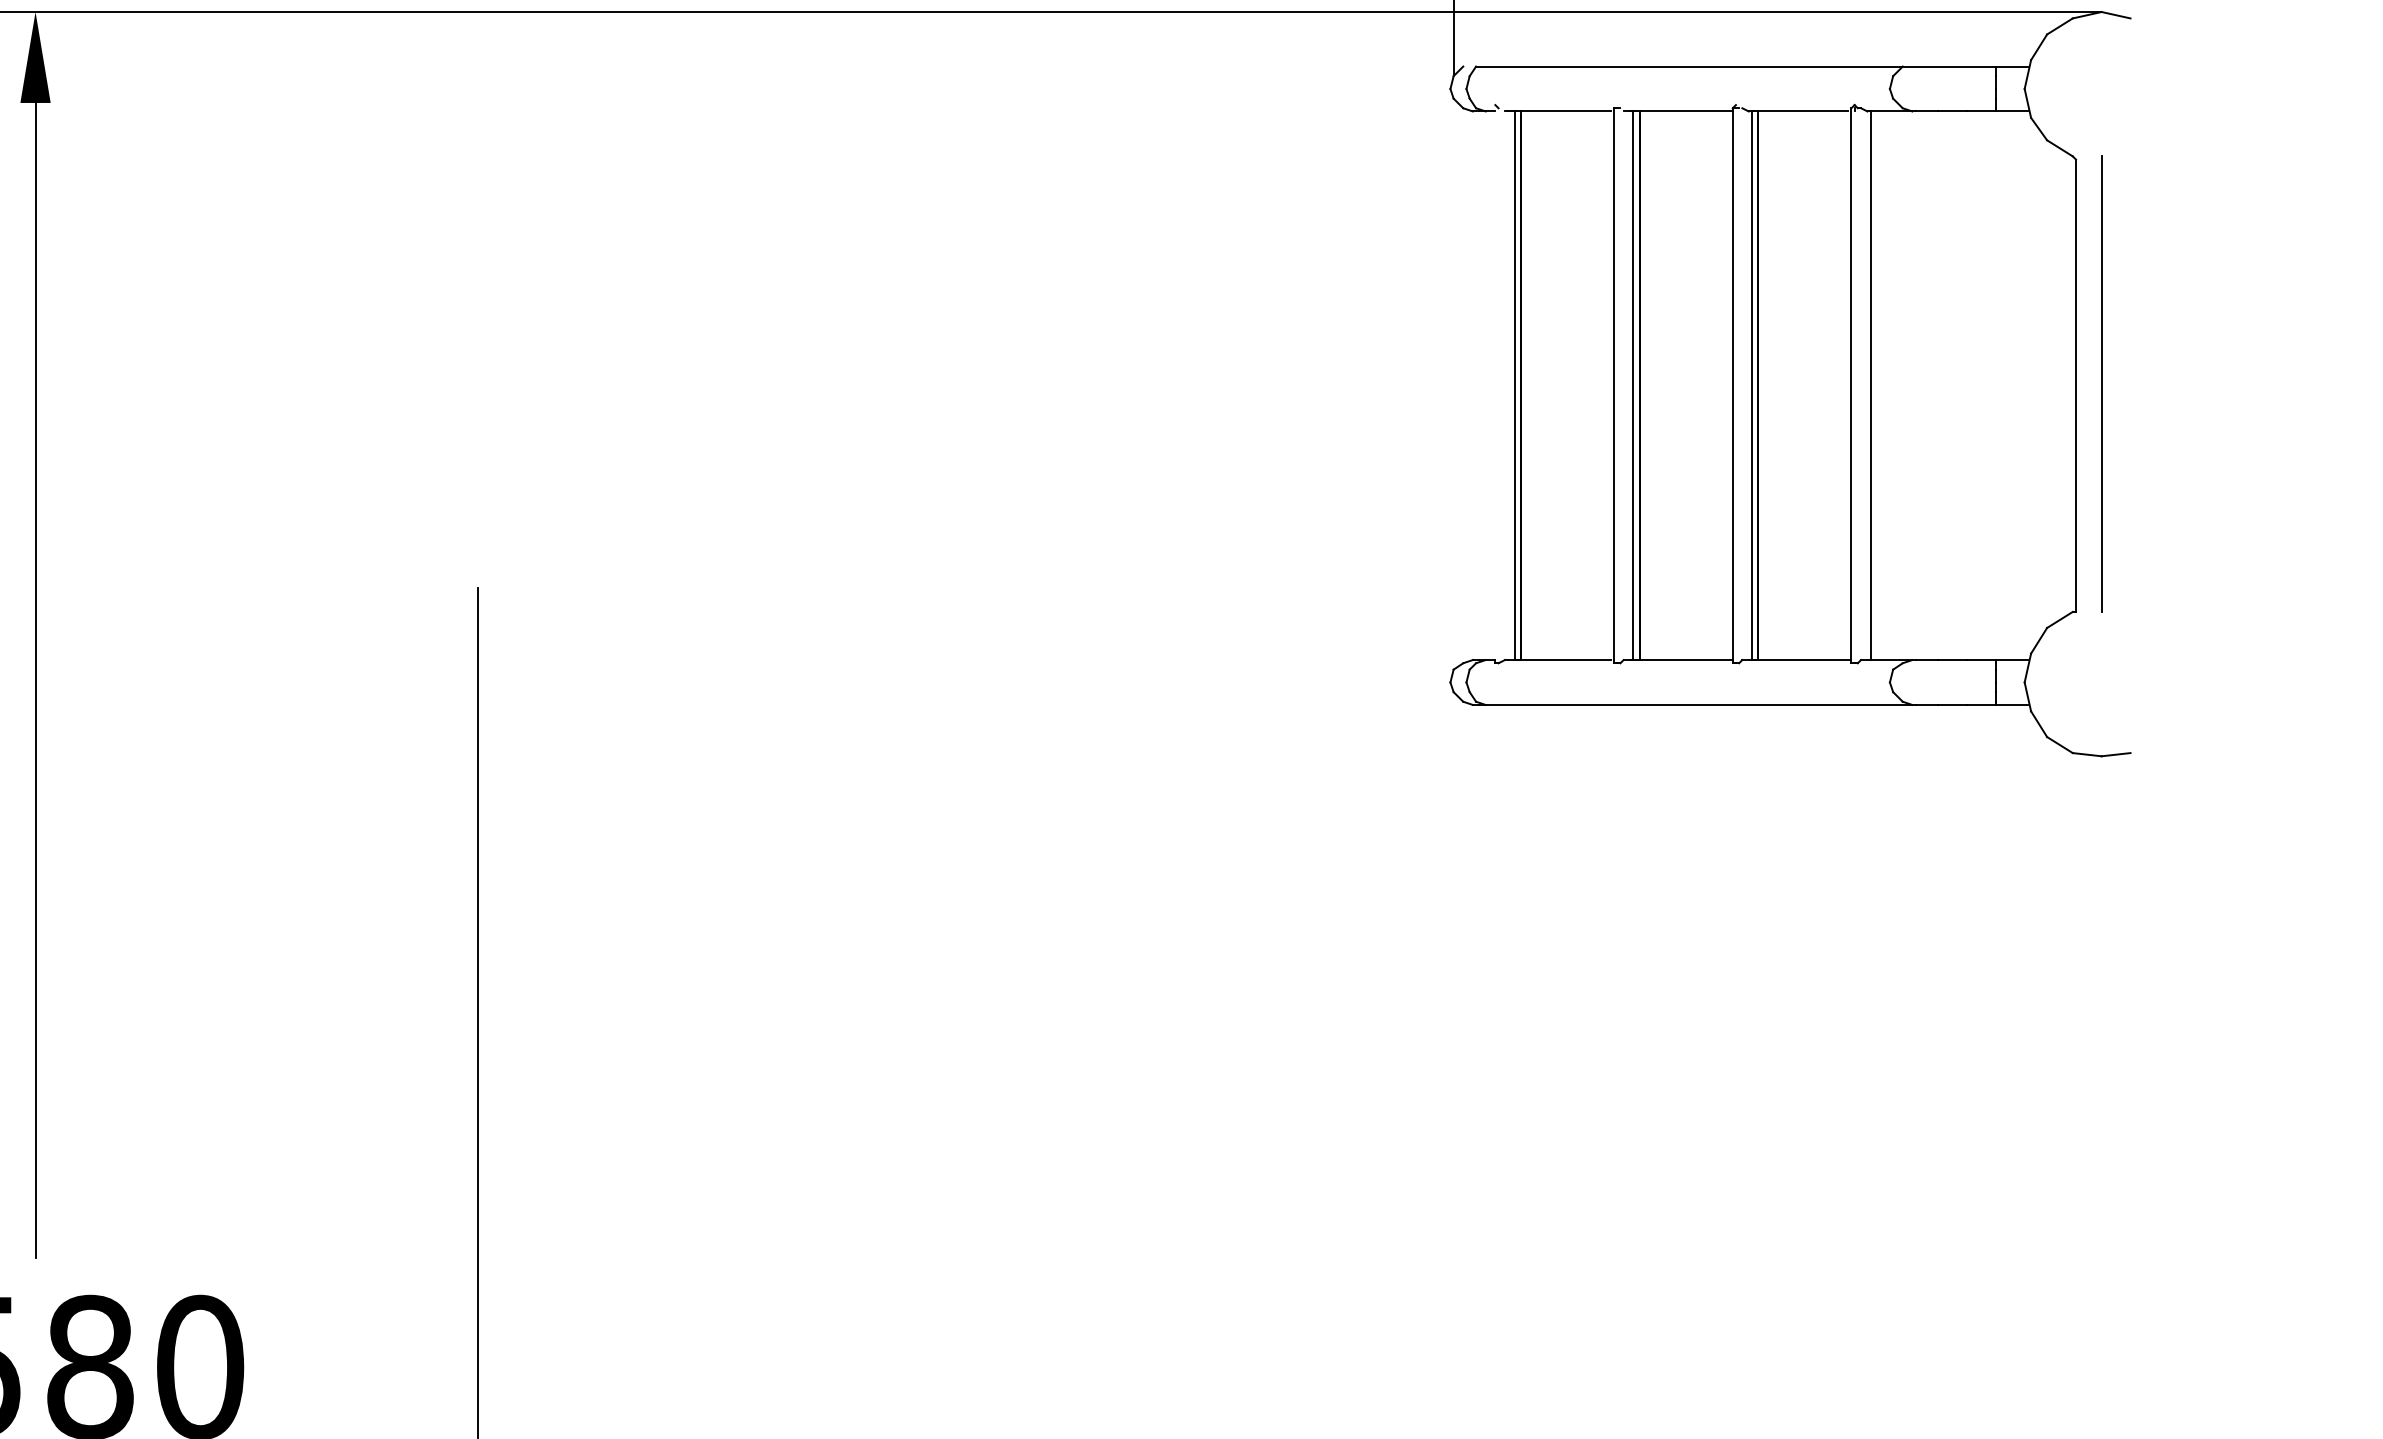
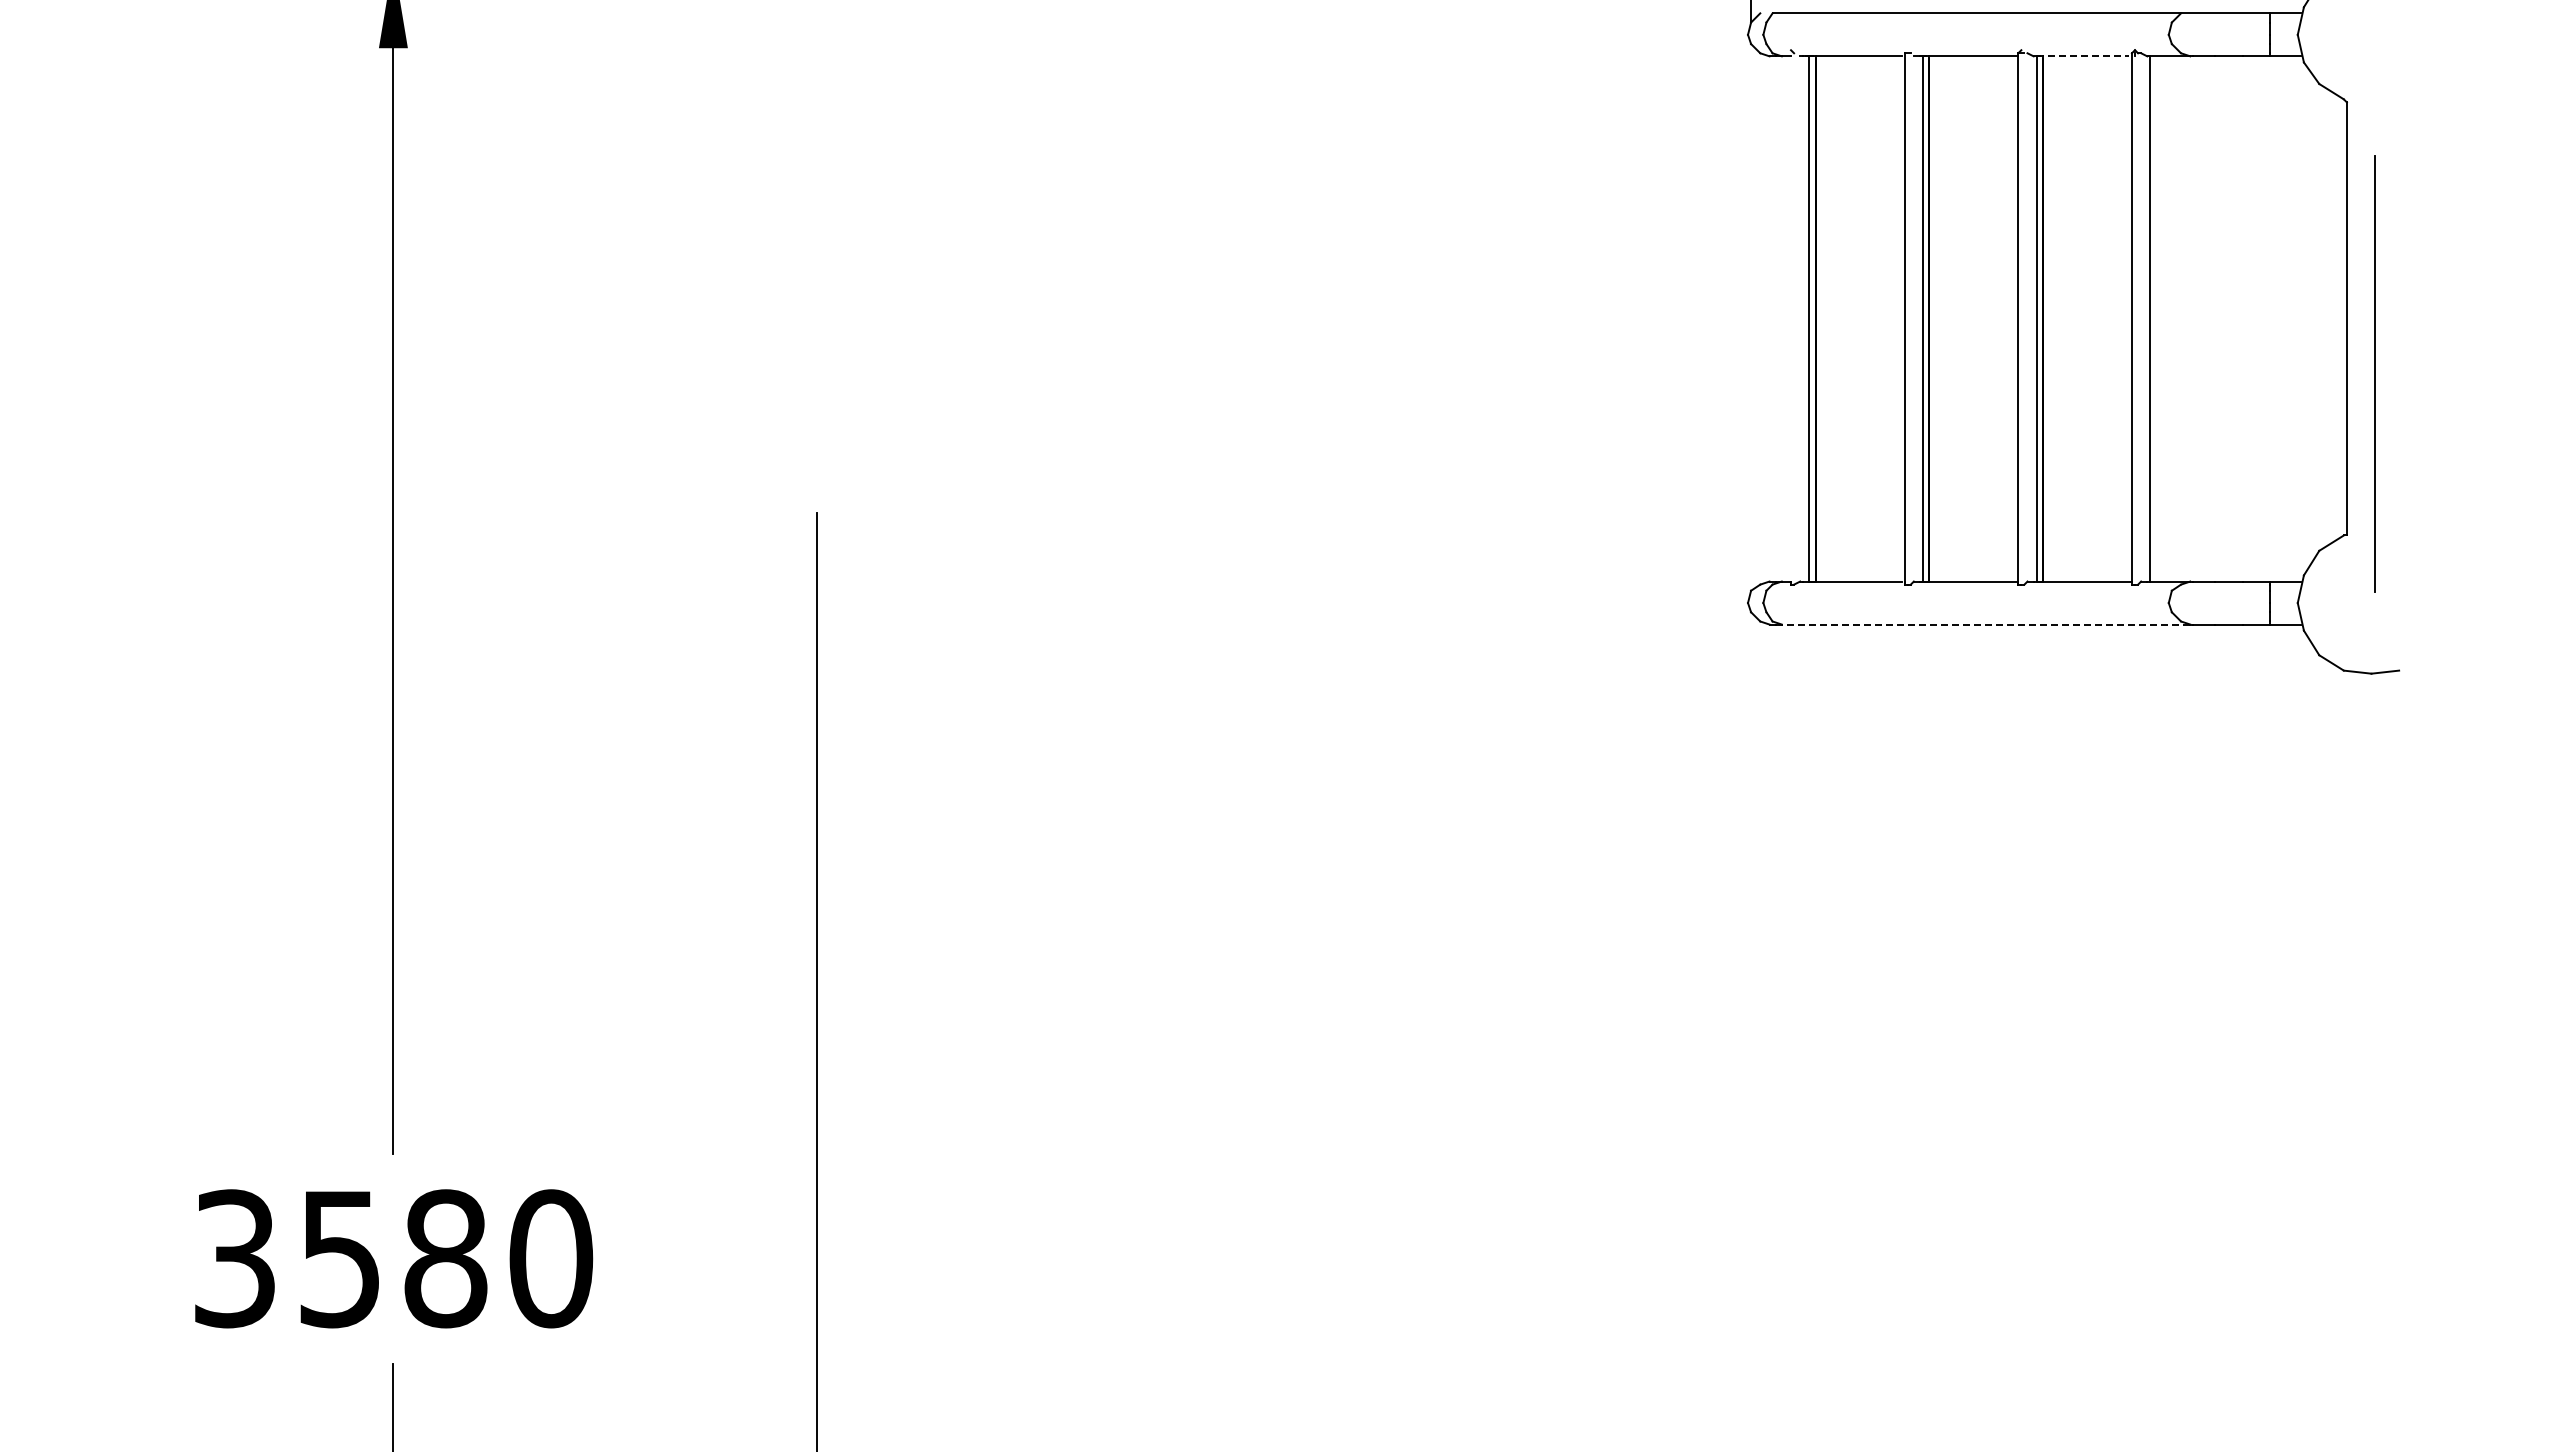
line: (1800, 111) -> (2083, 56), solid -> dashed
line: (2101, 383) -> (2374, 373), moved
line: (1698, 704) -> (1985, 624), solid -> dashed

